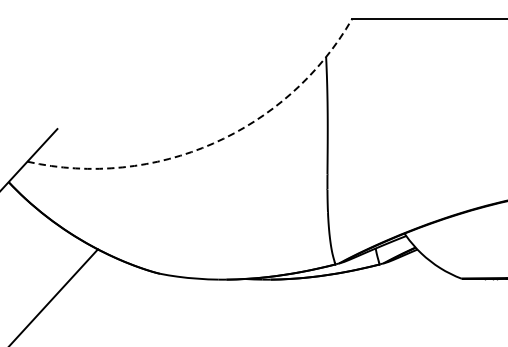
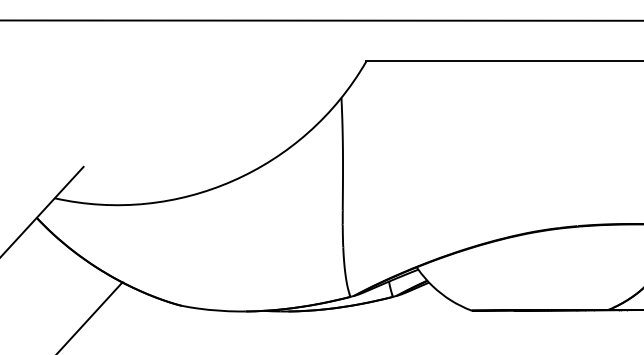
arc: (213, 143) -> (233, 180), dashed -> solid

